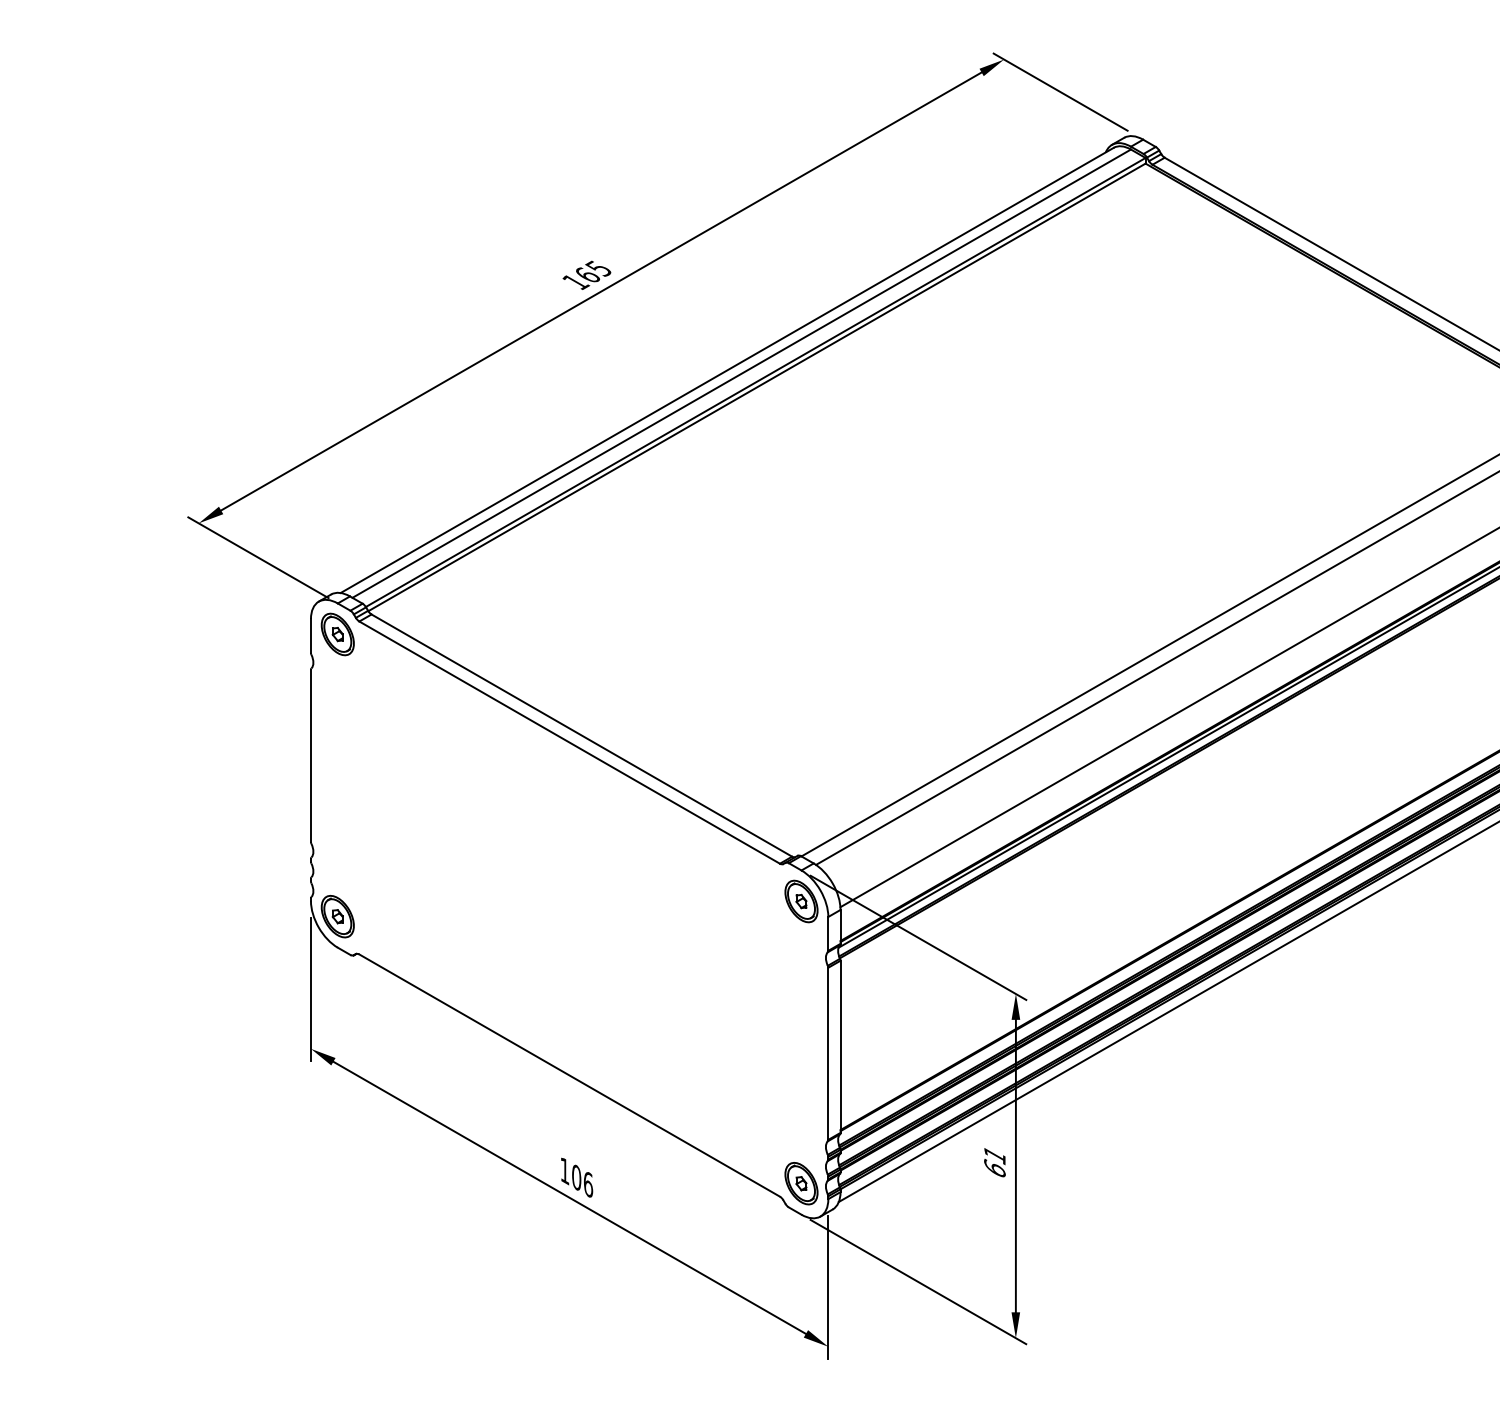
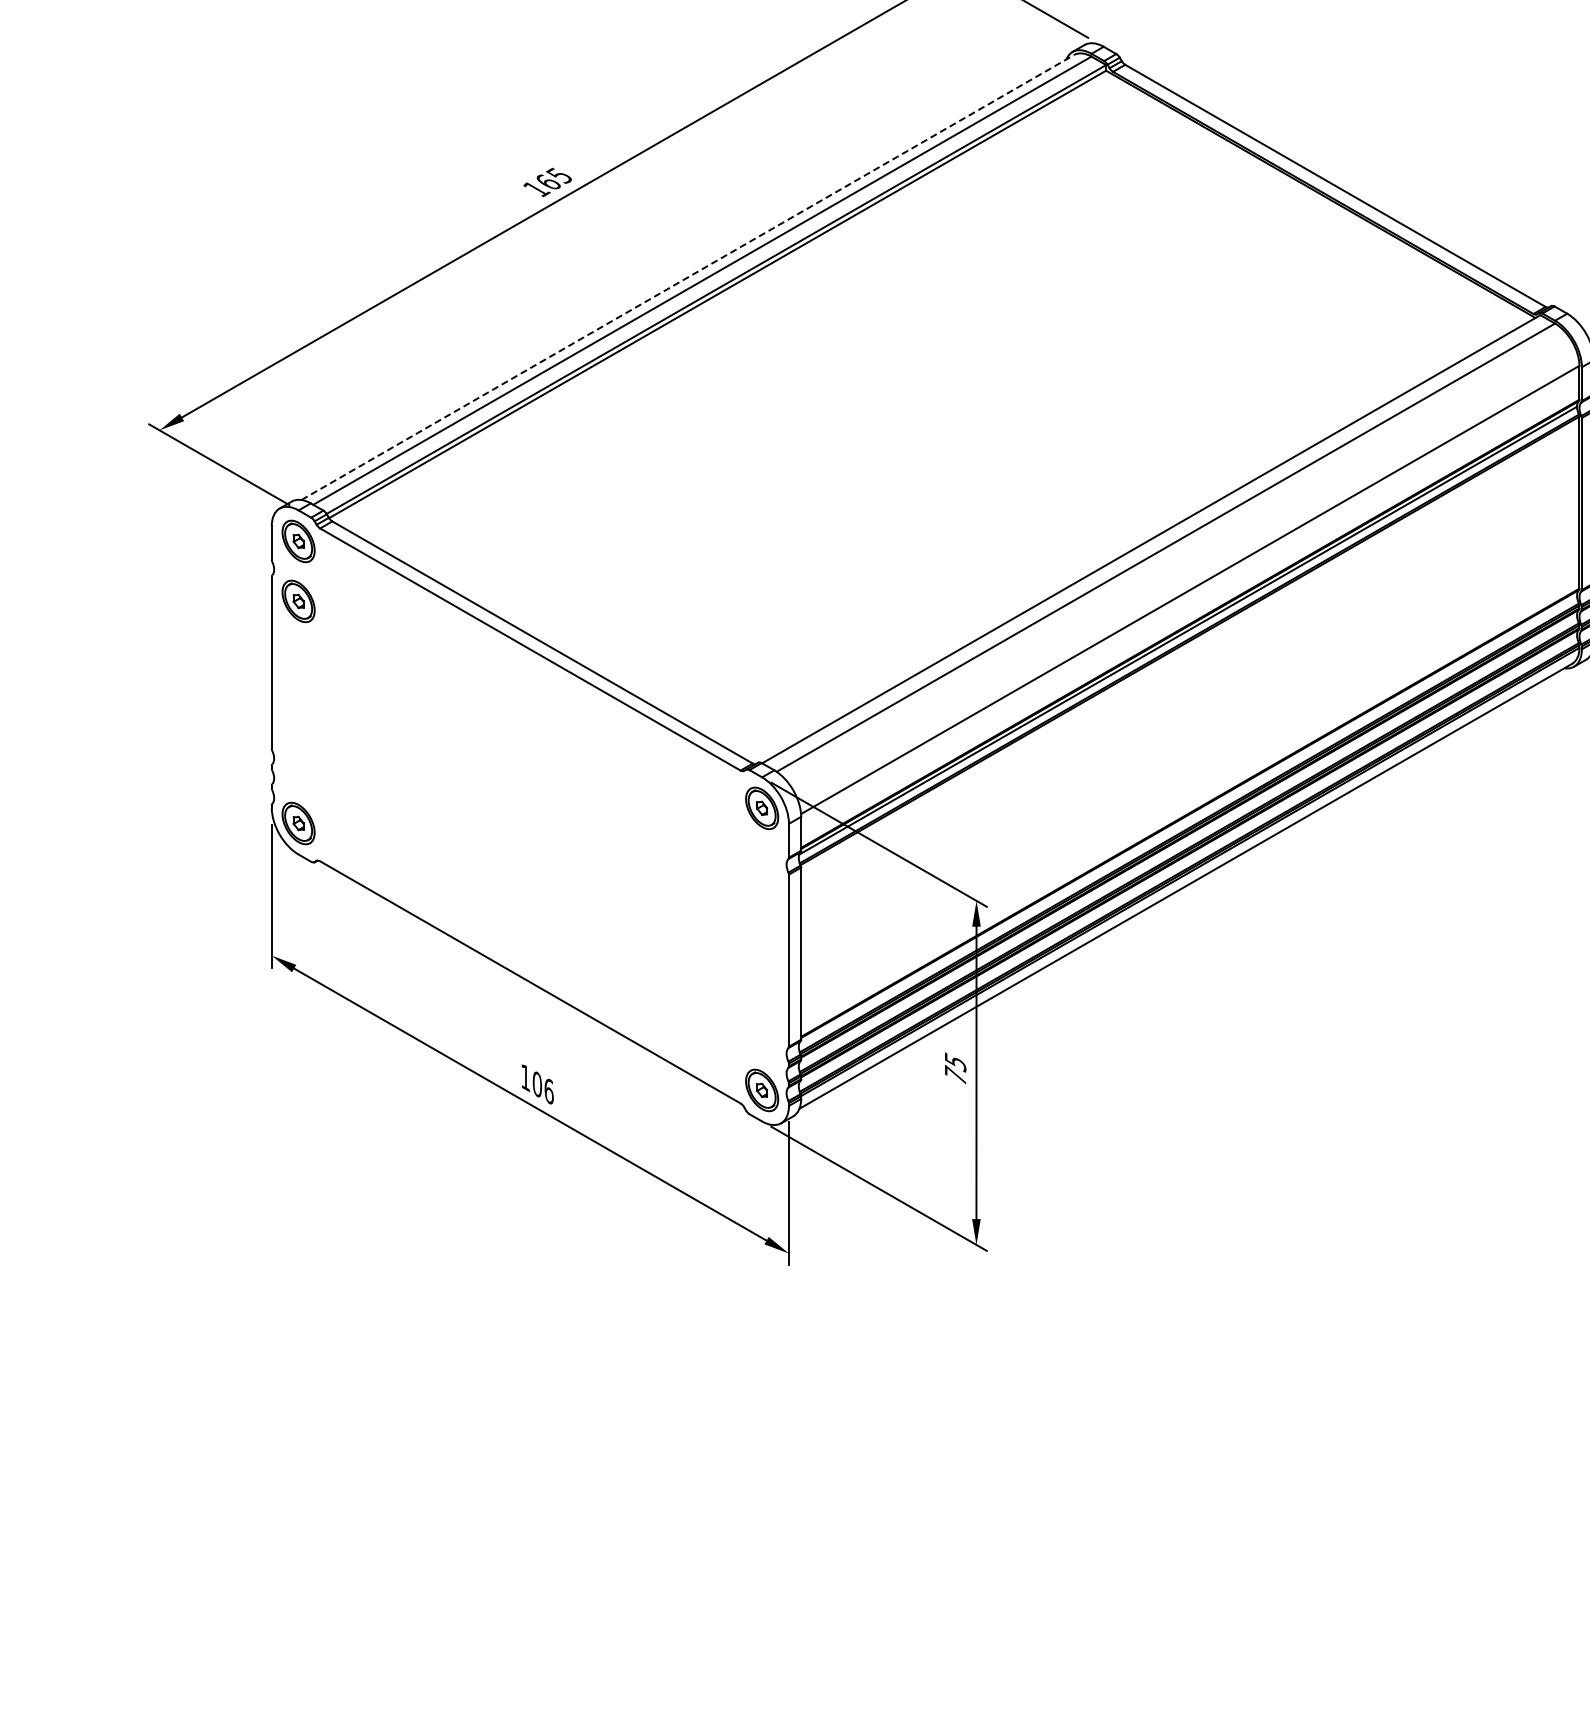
line: (726, 370) -> (687, 277), solid -> dashed
part: (337, 694) -> (298, 601), added
text: (994, 1161) -> (955, 1068), 61 -> 75

